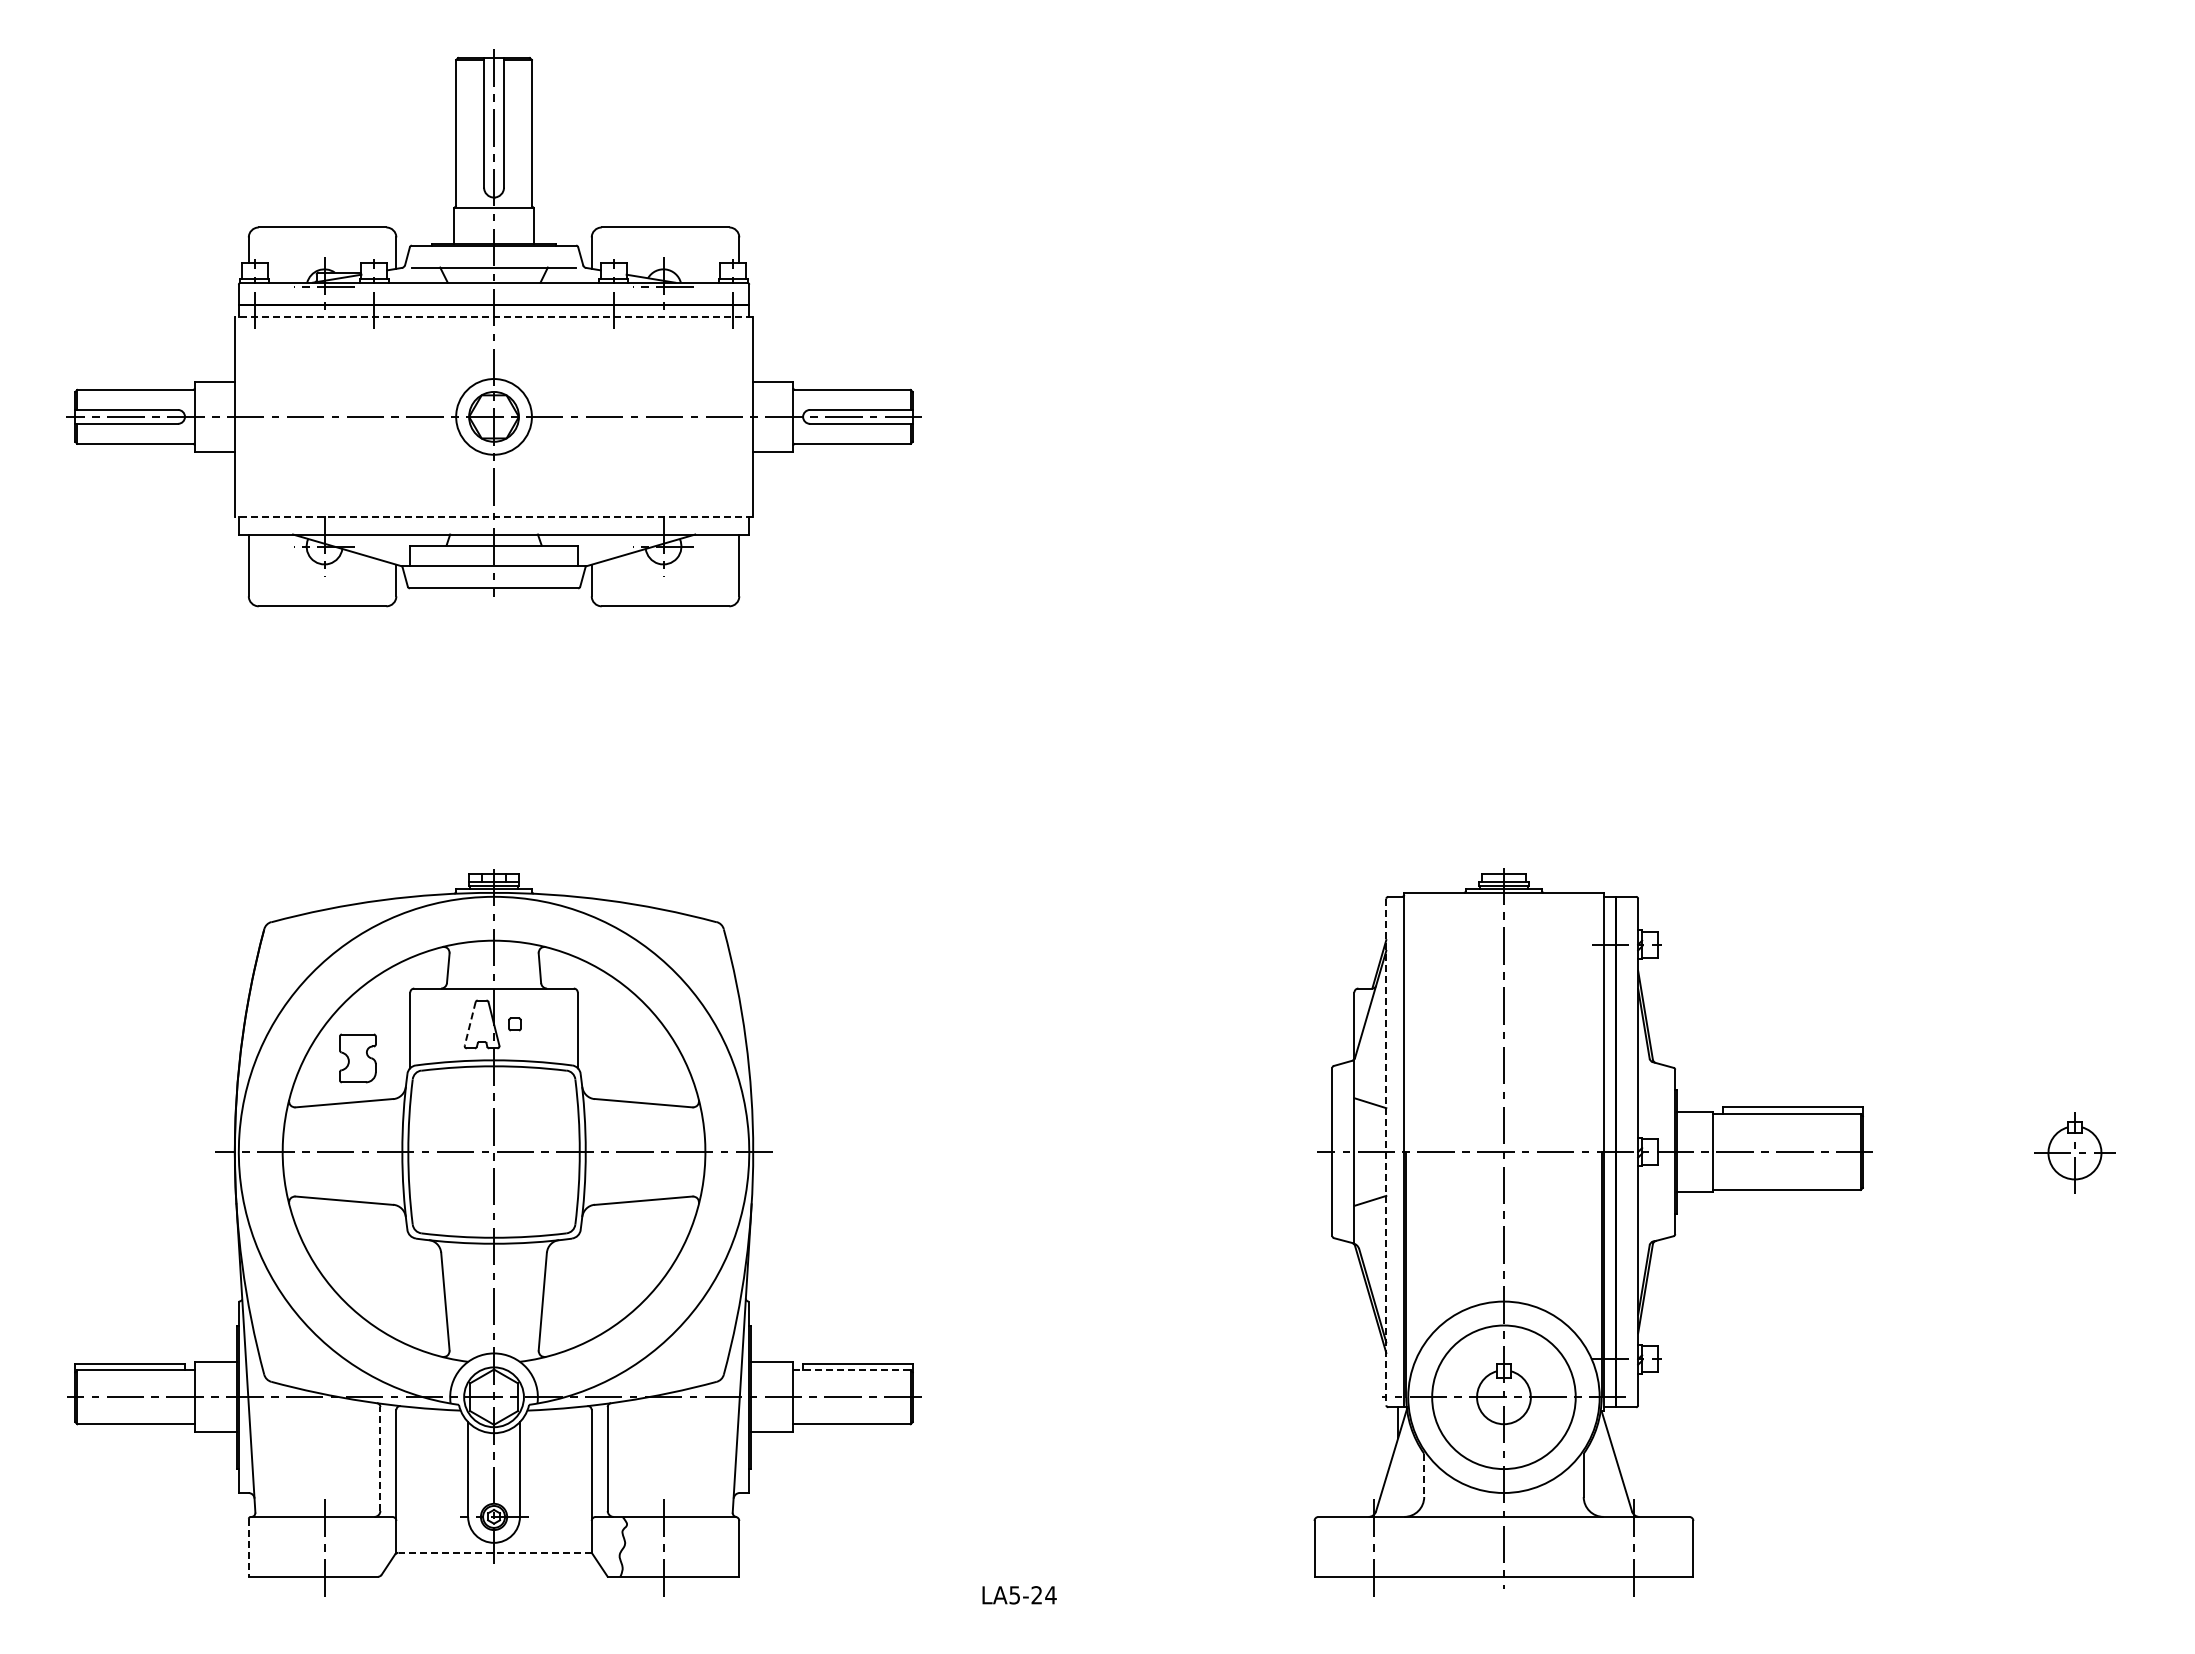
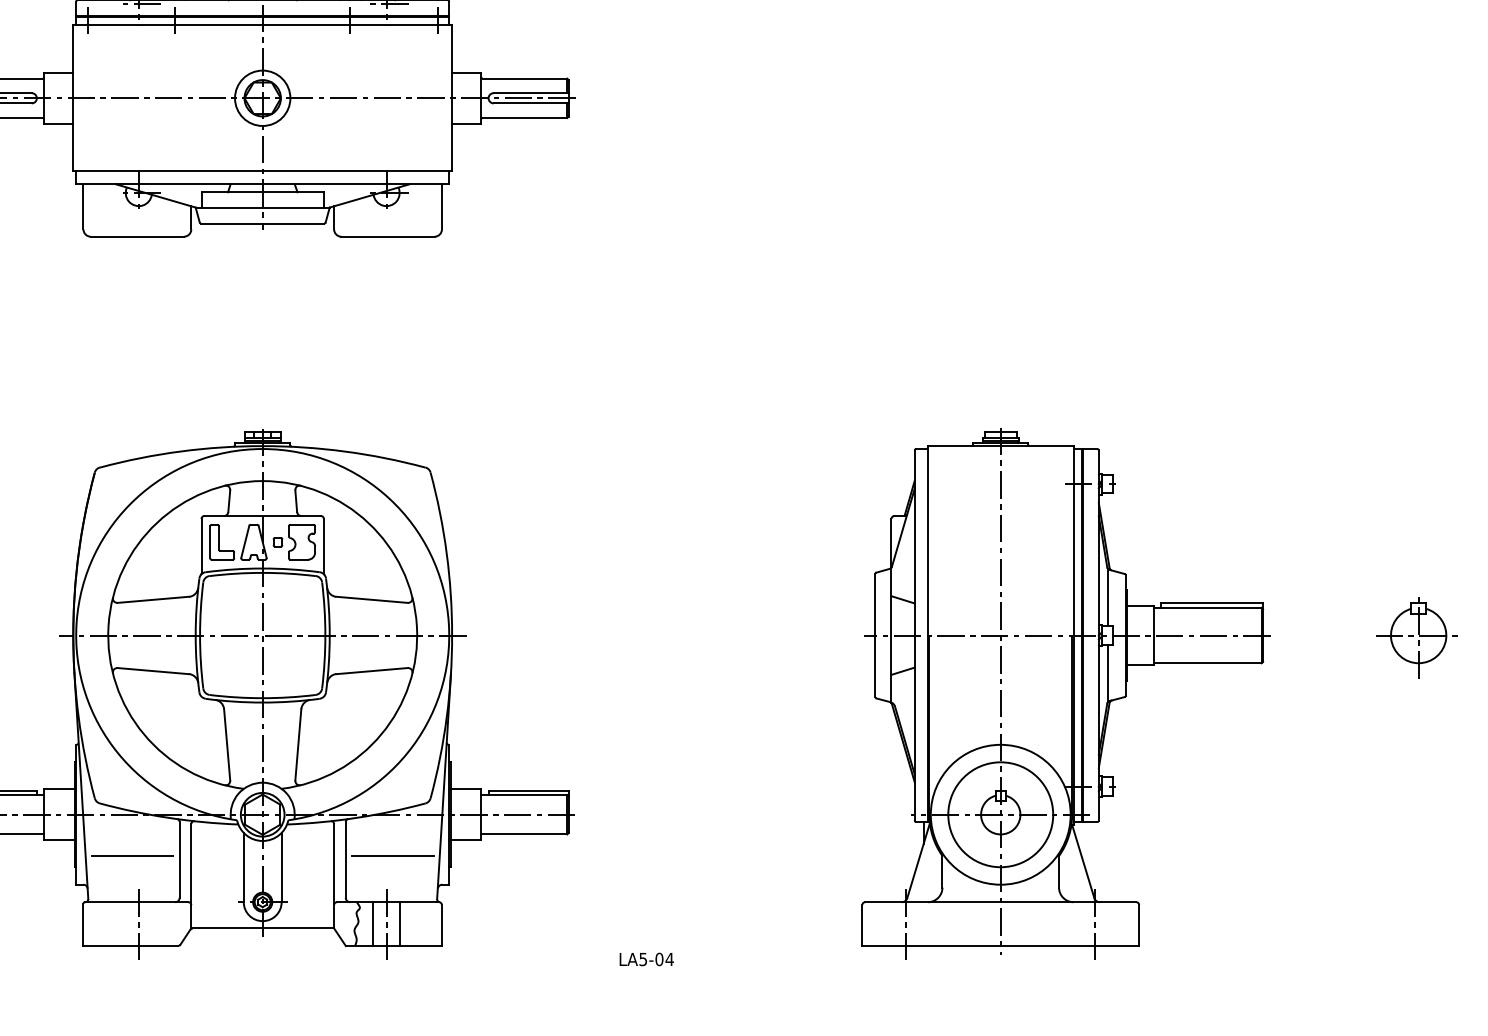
line: (493, 317) -> (262, 25), dashed -> solid
line: (493, 516) -> (262, 171), dashed -> solid
line: (470, 1023) -> (245, 541), dashed -> solid
part: (438, 1024) -> (222, 542), added
part: (357, 1058) -> (301, 542), moved
line: (1650, 1100) -> (1107, 597), added
line: (1386, 1152) -> (914, 635), dashed -> solid
part: (2072, 1154) -> (1416, 637), size x1.43
line: (1650, 1203) -> (1107, 673), added
line: (851, 1370) -> (523, 795), dashed -> solid
line: (315, 1453) -> (132, 855), added
line: (671, 1453) -> (392, 855), added
line: (380, 1459) -> (179, 860), dashed -> solid
line: (1424, 1475) -> (942, 871), dashed -> solid
line: (645, 1546) -> (373, 923), added
line: (681, 1546) -> (399, 923), added
line: (248, 1547) -> (83, 924), dashed -> solid
line: (495, 1552) -> (263, 928), dashed -> solid
text: (1036, 1595) -> (659, 959), LA5-24 -> LA5-04

